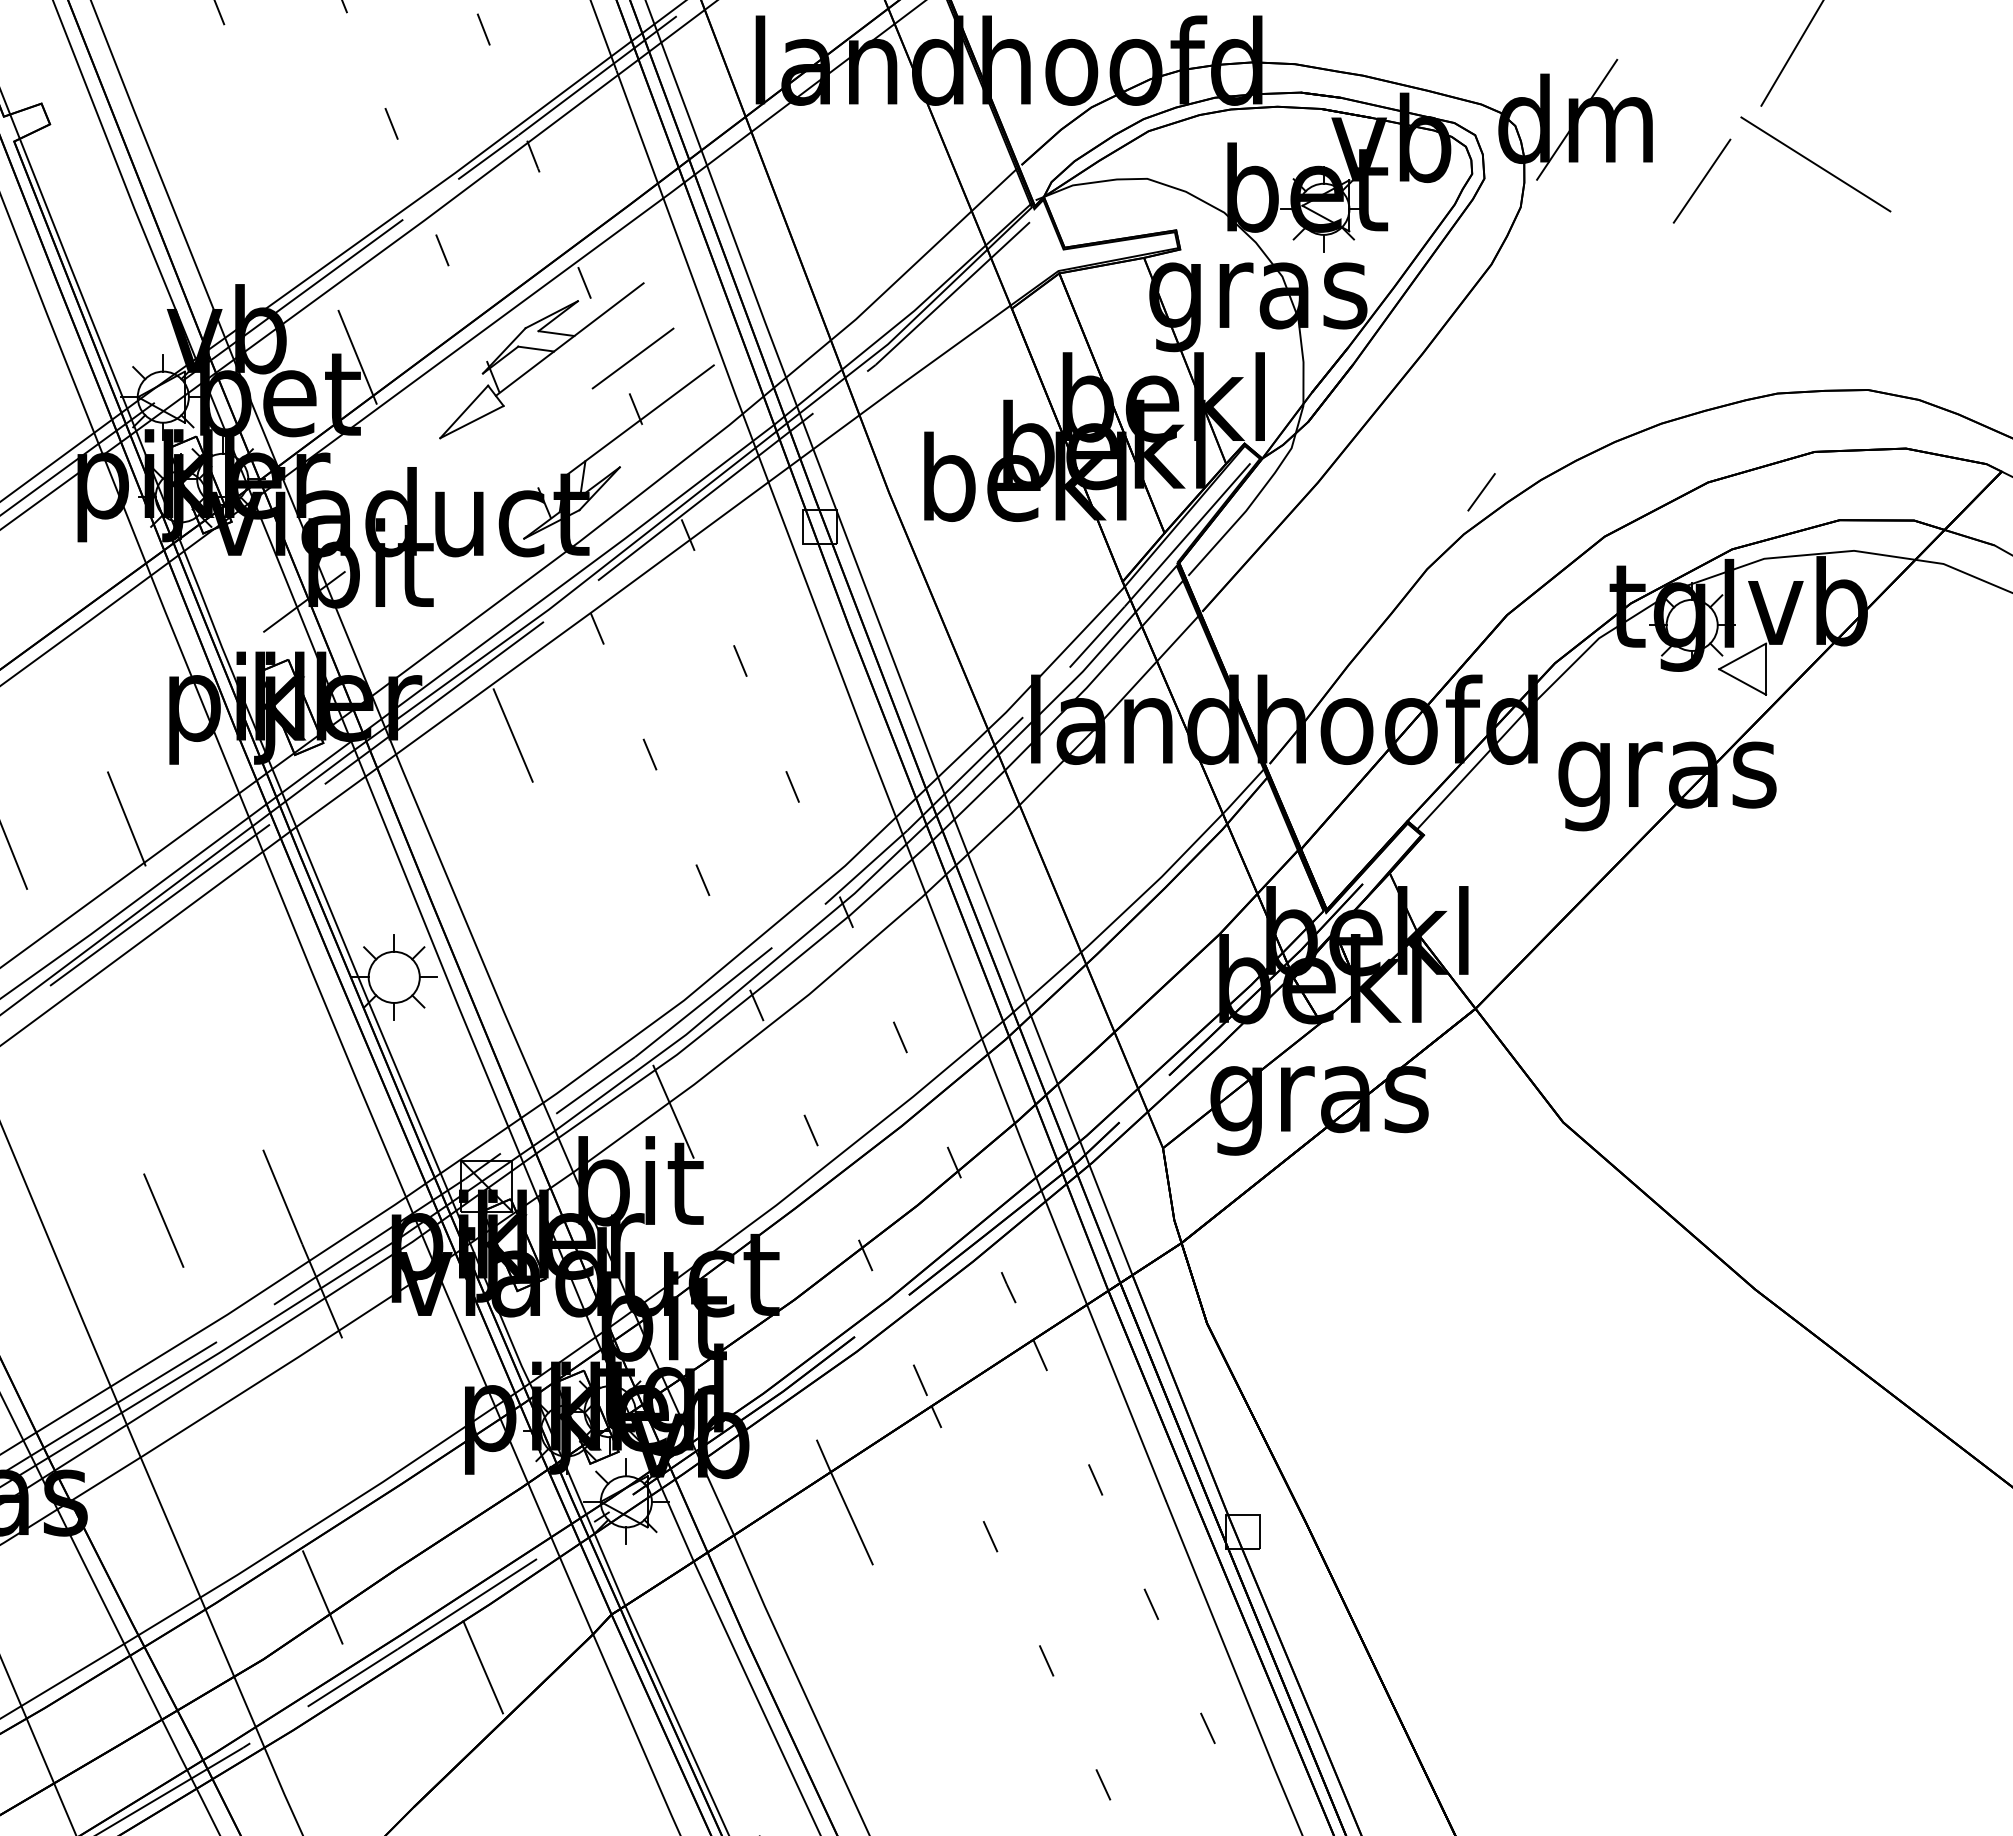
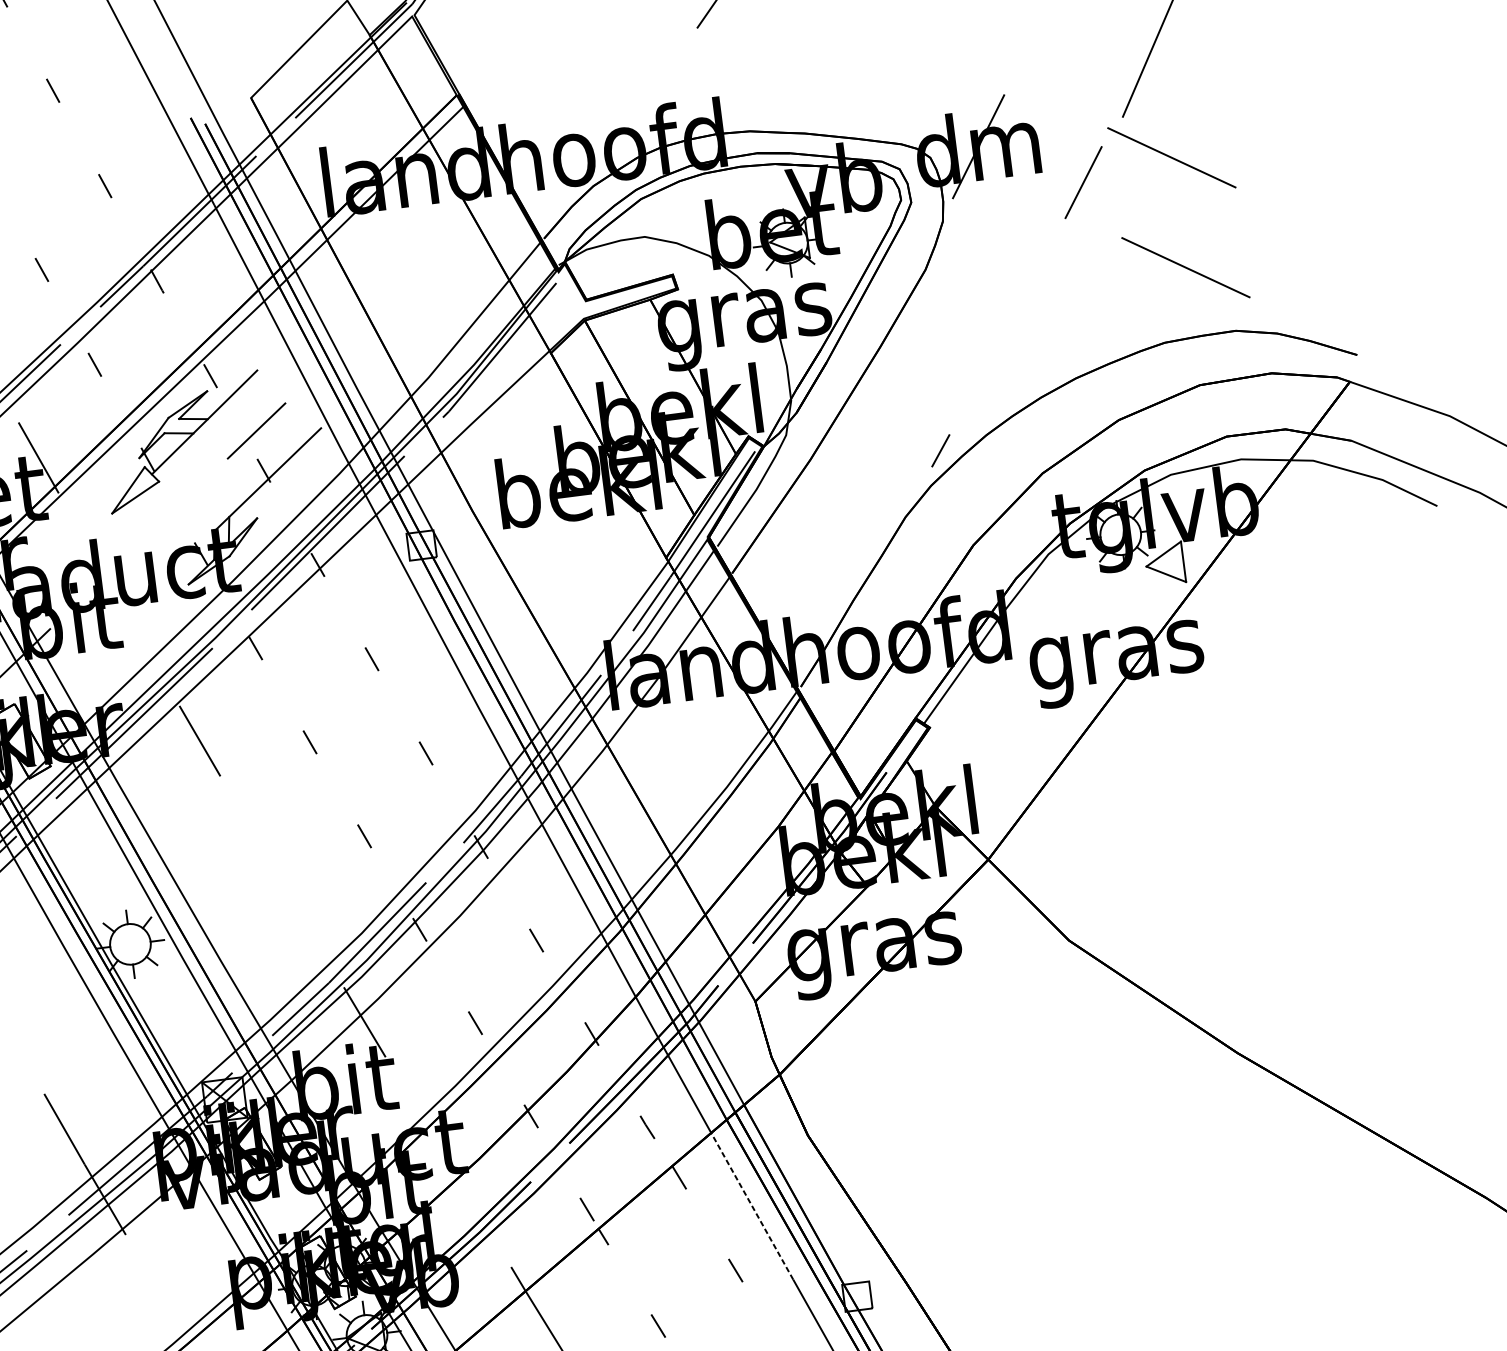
line: (1815, 303) -> (1185, 267), added
line: (1126, 1402) -> (752, 1206), solid -> dashed

